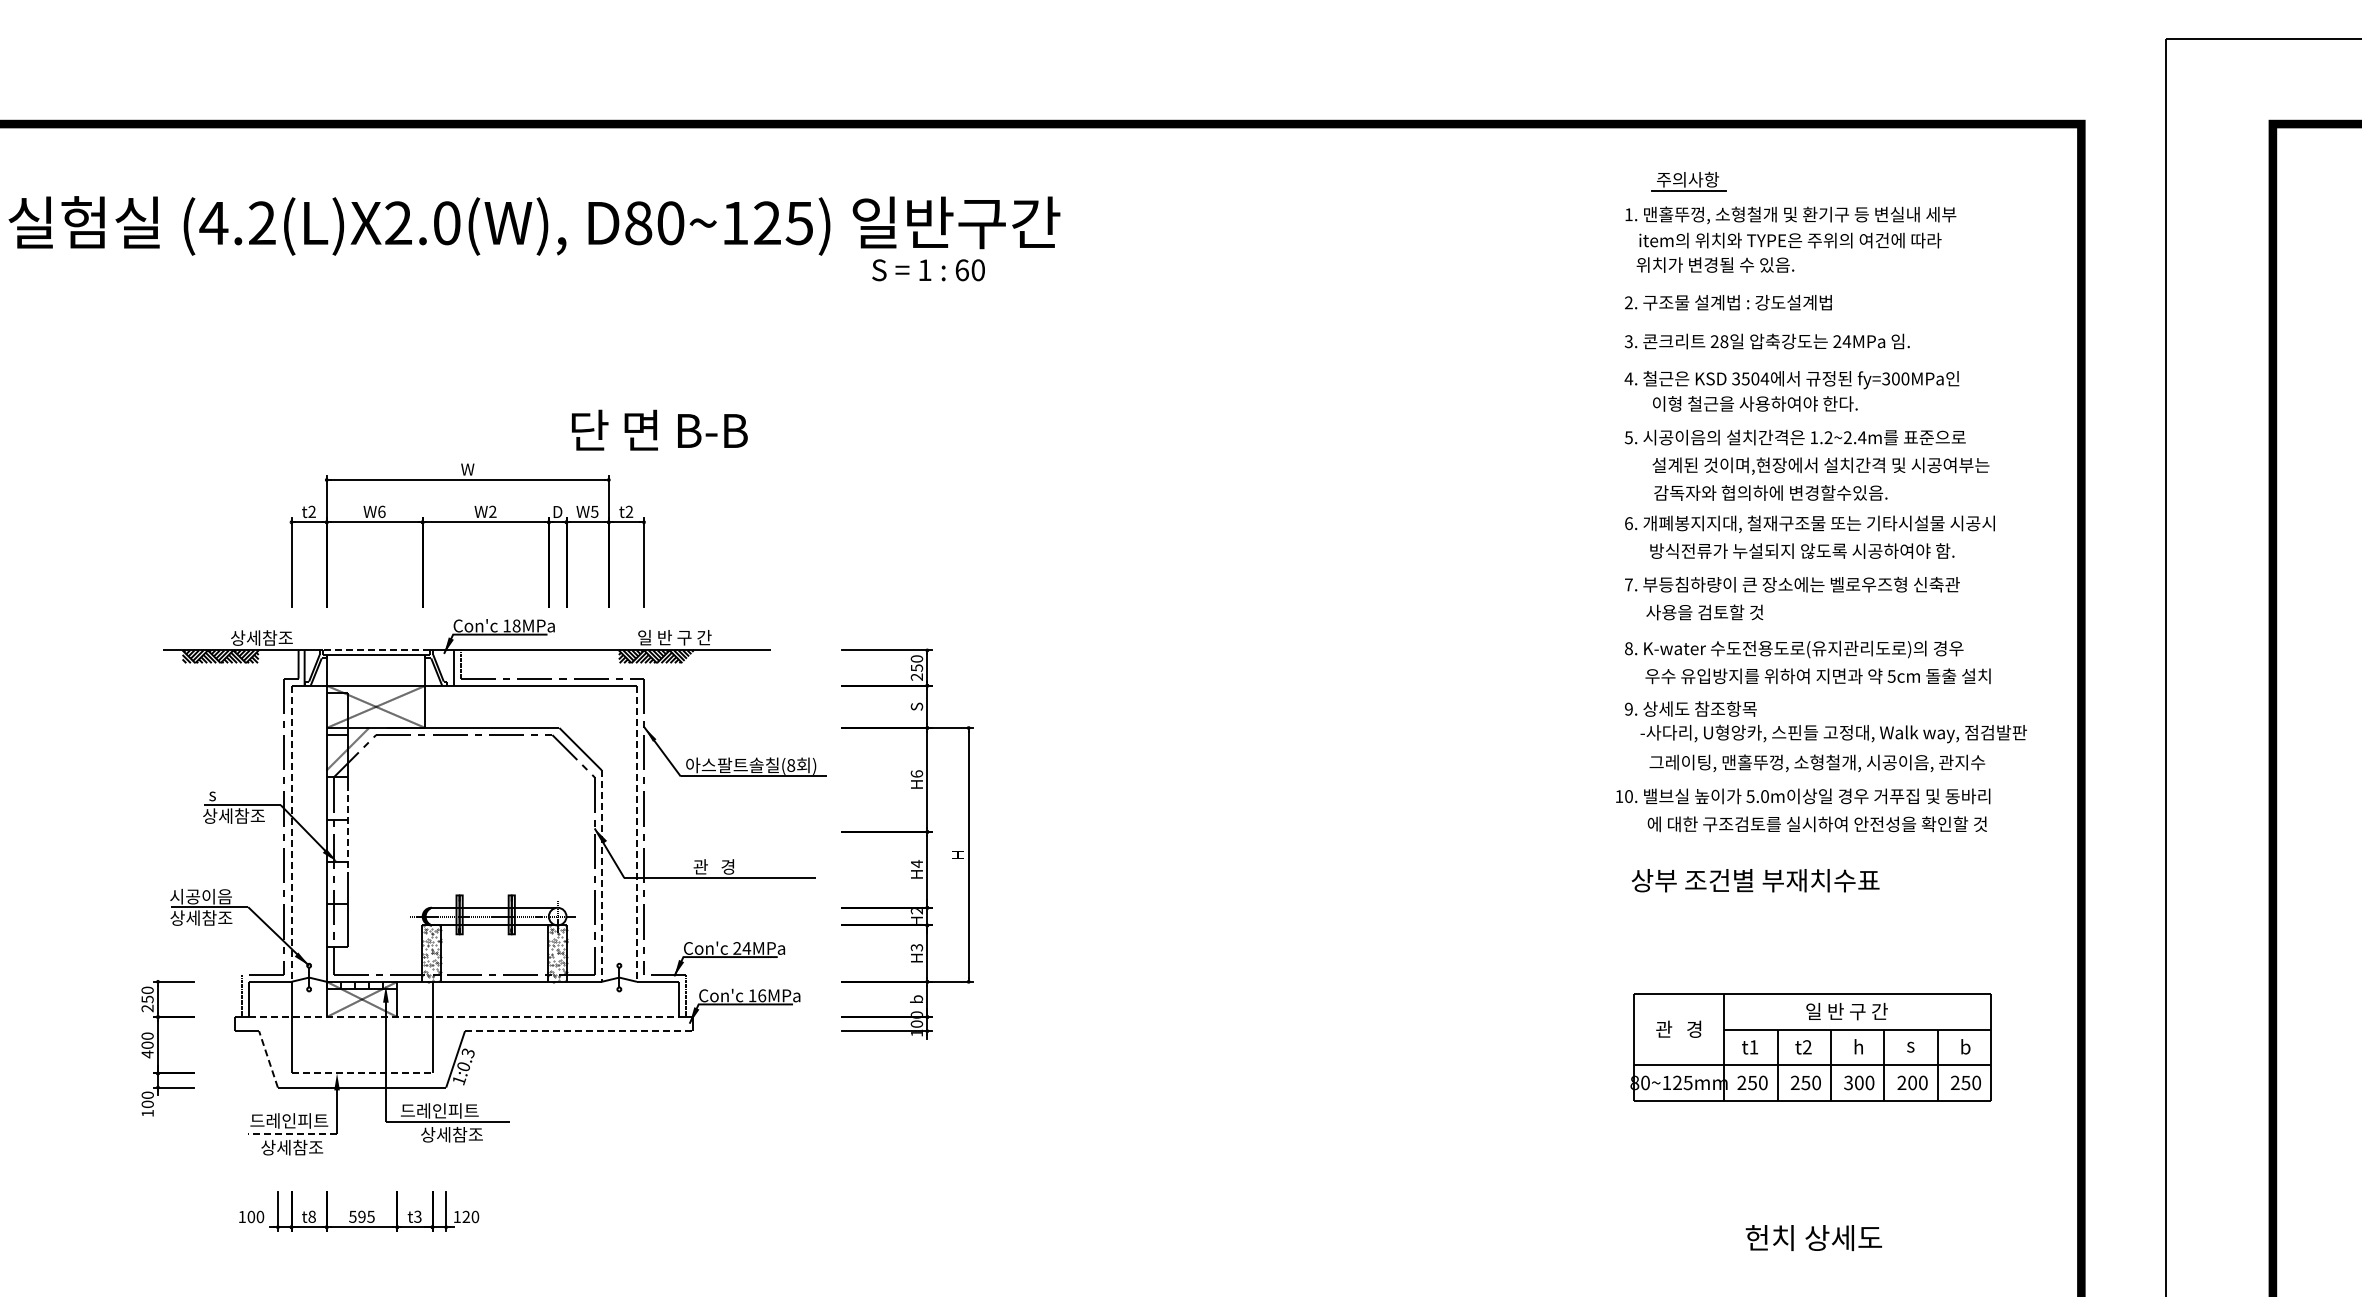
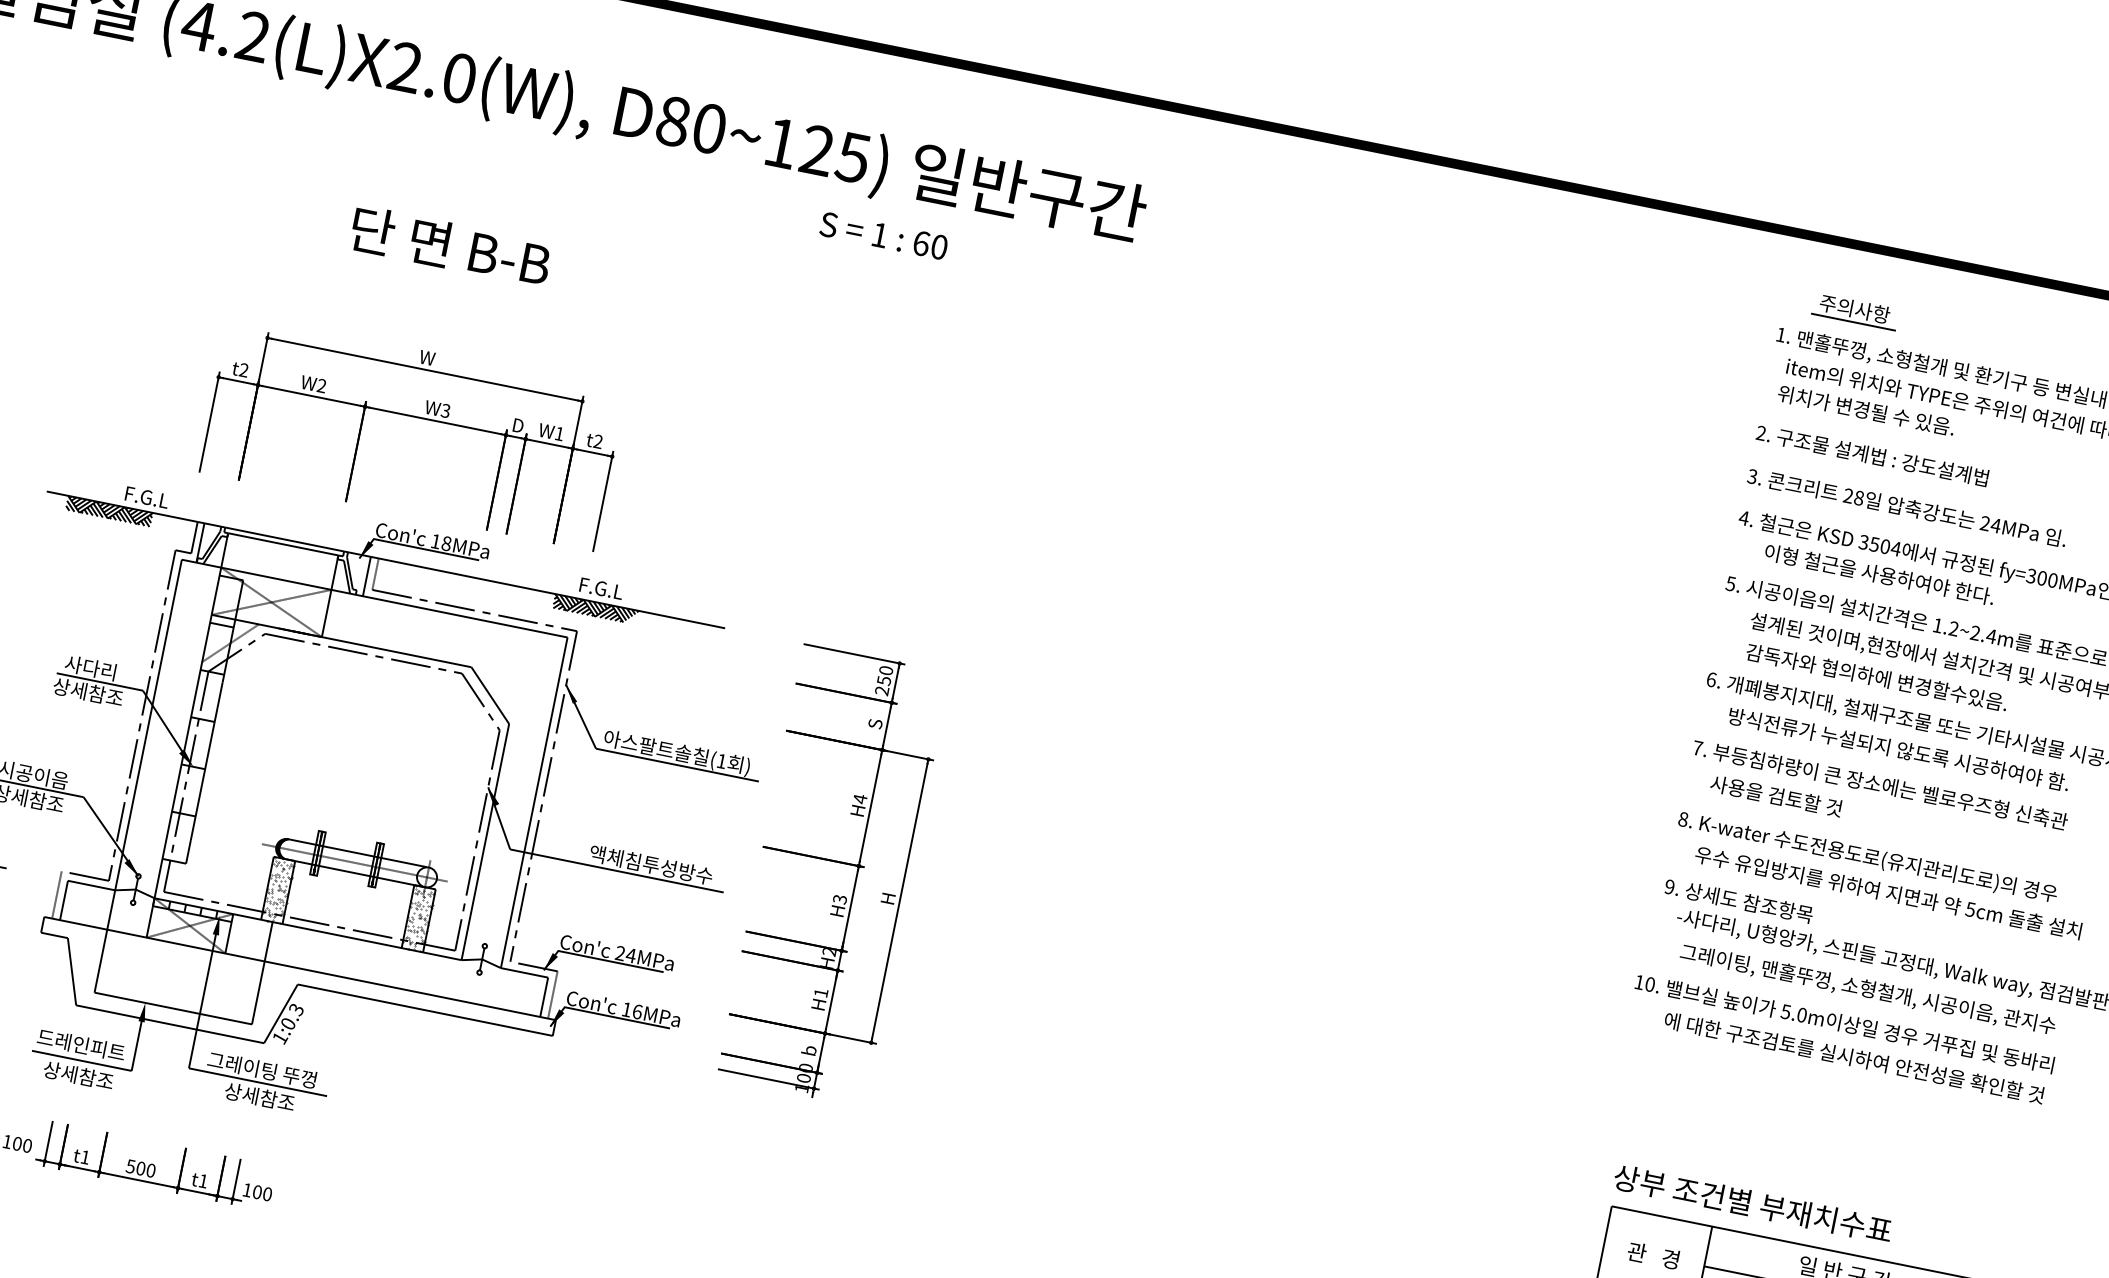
text: (928, 270) -> (883, 236), moved
text: (659, 429) -> (450, 245), moved
text: (381, 511) -> (321, 385), W6 -> W2
text: (492, 511) -> (445, 410), W2 -> W3
text: (594, 511) -> (559, 433), W5 -> W1
text: (261, 637) -> (159, 499), 상세참조 -> F.G.L
text: (674, 637) -> (620, 592), 일 반 구 간 -> F.G.L
line: (375, 650) -> (283, 539), dashed -> solid
text: (791, 765) -> (722, 761), (8 -> (1
text: (916, 774) -> (859, 799), H6 -> H4
text: (231, 794) -> (90, 667), s -> 사다리
line: (347, 830) -> (211, 733), dashed -> solid
line: (291, 834) -> (148, 725), dashed -> solid
line: (637, 834) -> (534, 803), dashed -> solid
text: (916, 863) -> (839, 898), H4 -> H3
text: (748, 866) -> (651, 864), 관   경 -> 액체침투성방수
line: (601, 876) -> (484, 842), dashed -> solid
text: (1755, 880) -> (1752, 1203), moved
text: (916, 947) -> (820, 992), H3 -> H1
line: (464, 1017) -> (300, 969), dashed -> solid
line: (579, 1031) -> (425, 1010), dashed -> solid
line: (268, 1059) -> (71, 971), dashed -> solid
line: (362, 1073) -> (173, 1008), dashed -> solid
text: (449, 1110) -> (262, 1069), 드레인피트 -> 그레이팅 뚜껑
line: (292, 1134) -> (81, 1061), dashed -> solid
text: (311, 1216) -> (84, 1156), t8 -> t1
text: (366, 1216) -> (146, 1169), 595 -> 500
text: (417, 1216) -> (203, 1180), t3 -> t1
text: (466, 1217) -> (257, 1192), 120 -> 100

